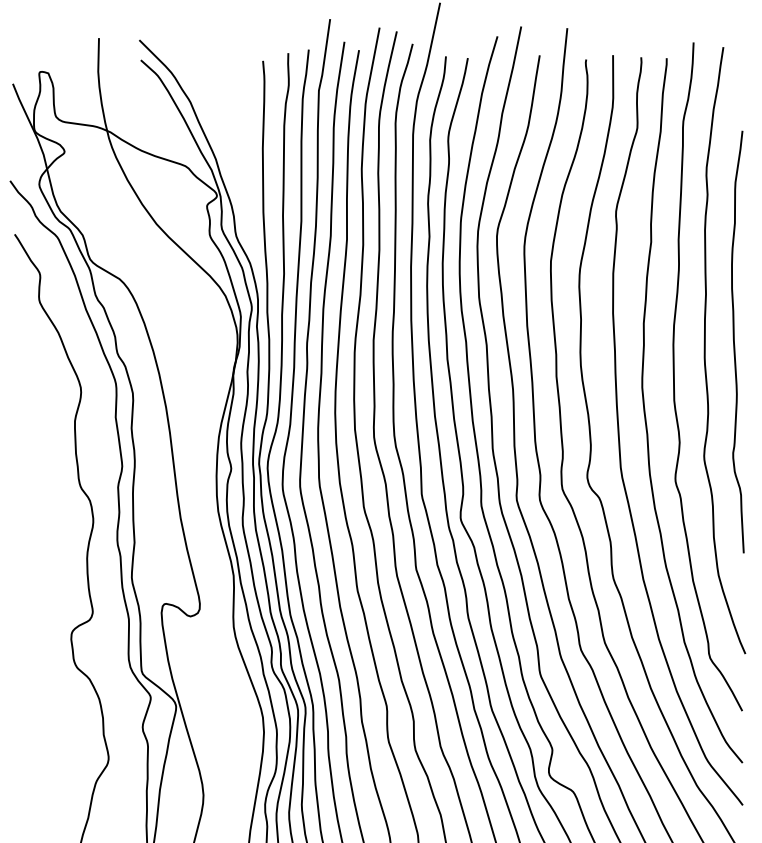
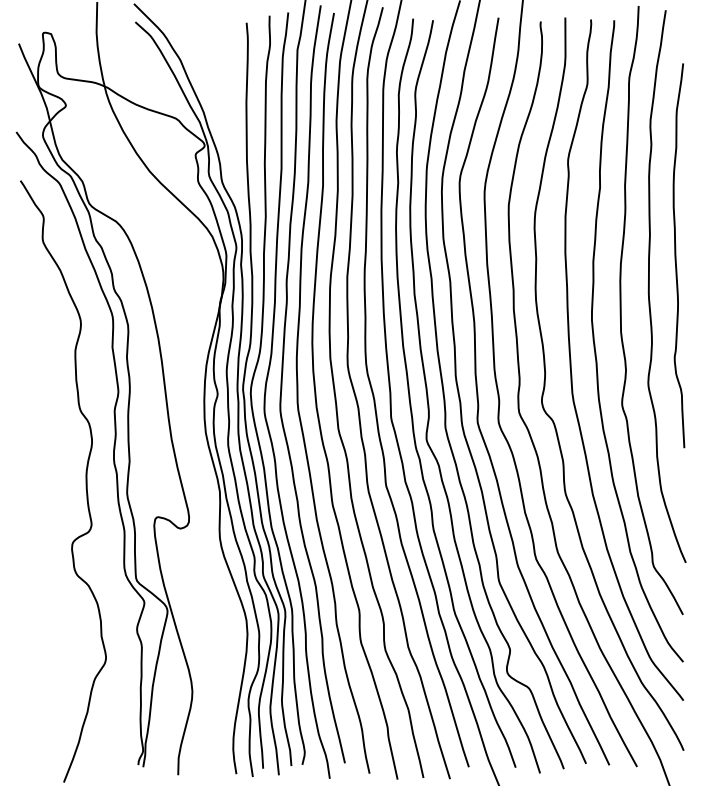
curve: (735, 341) -> (676, 255), moved

